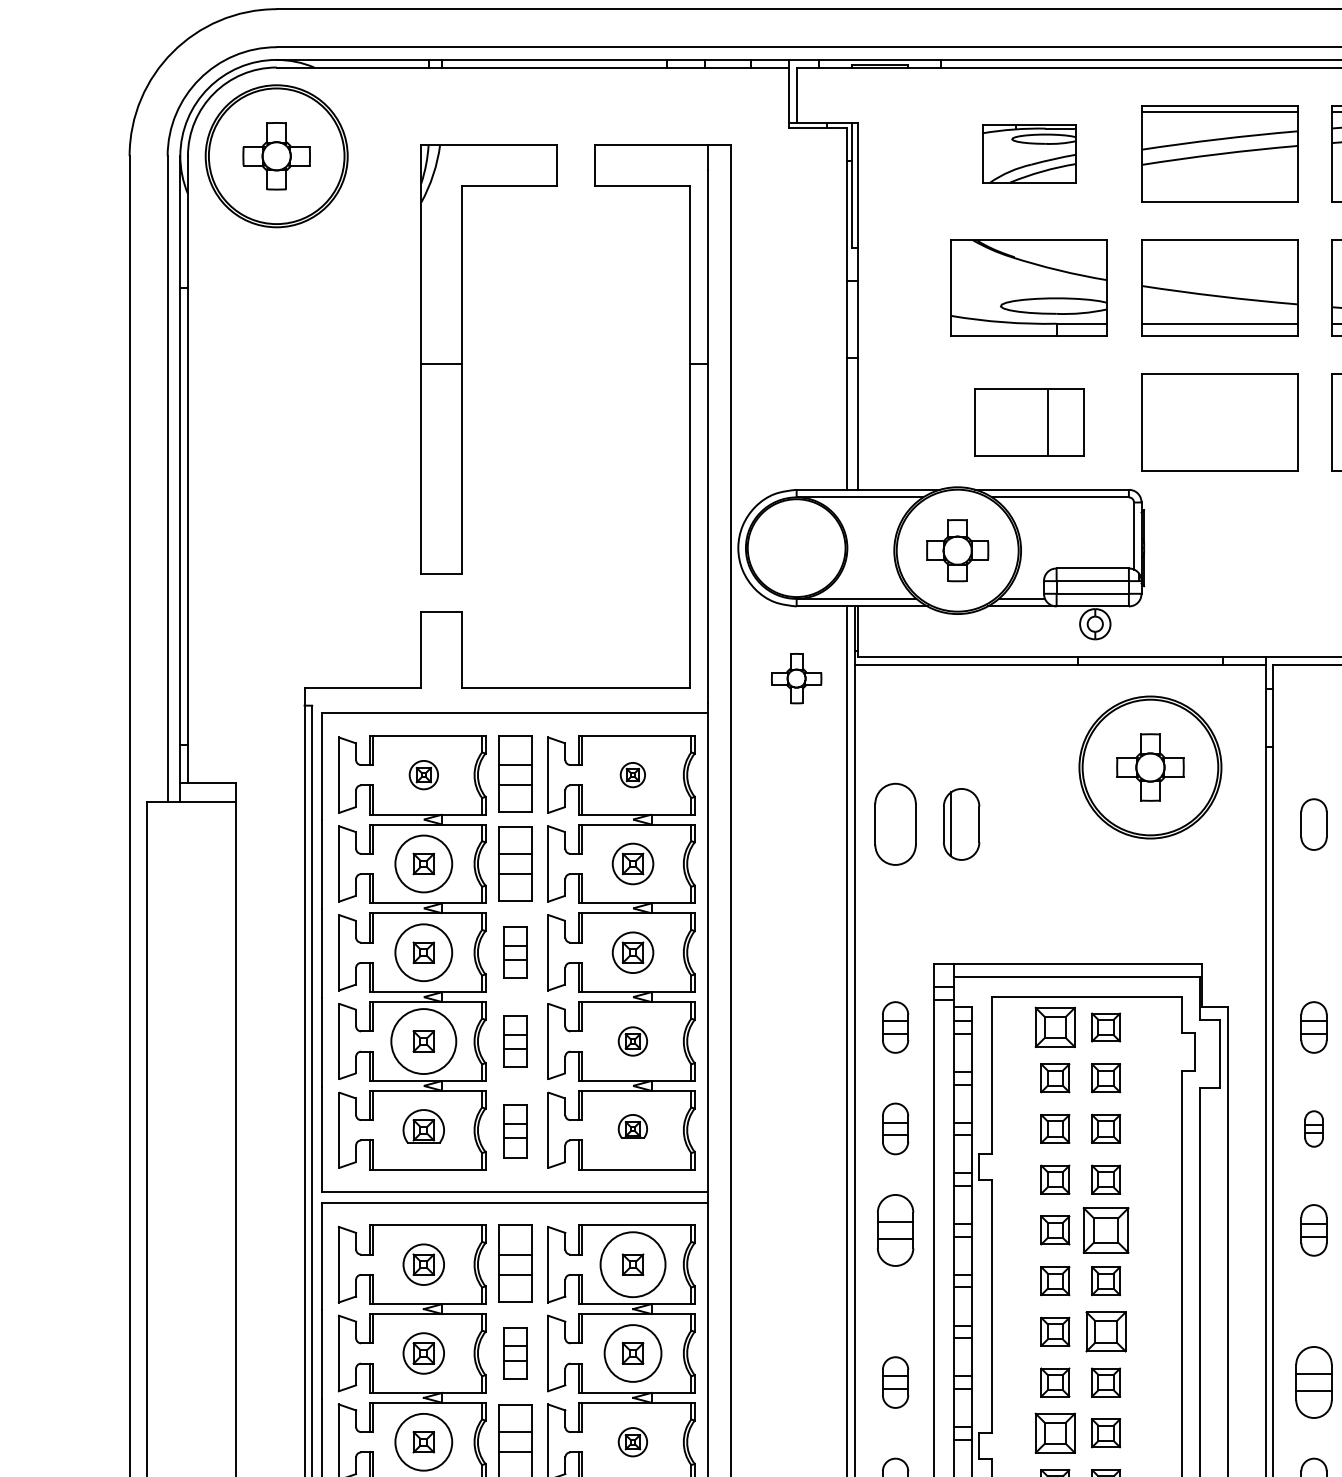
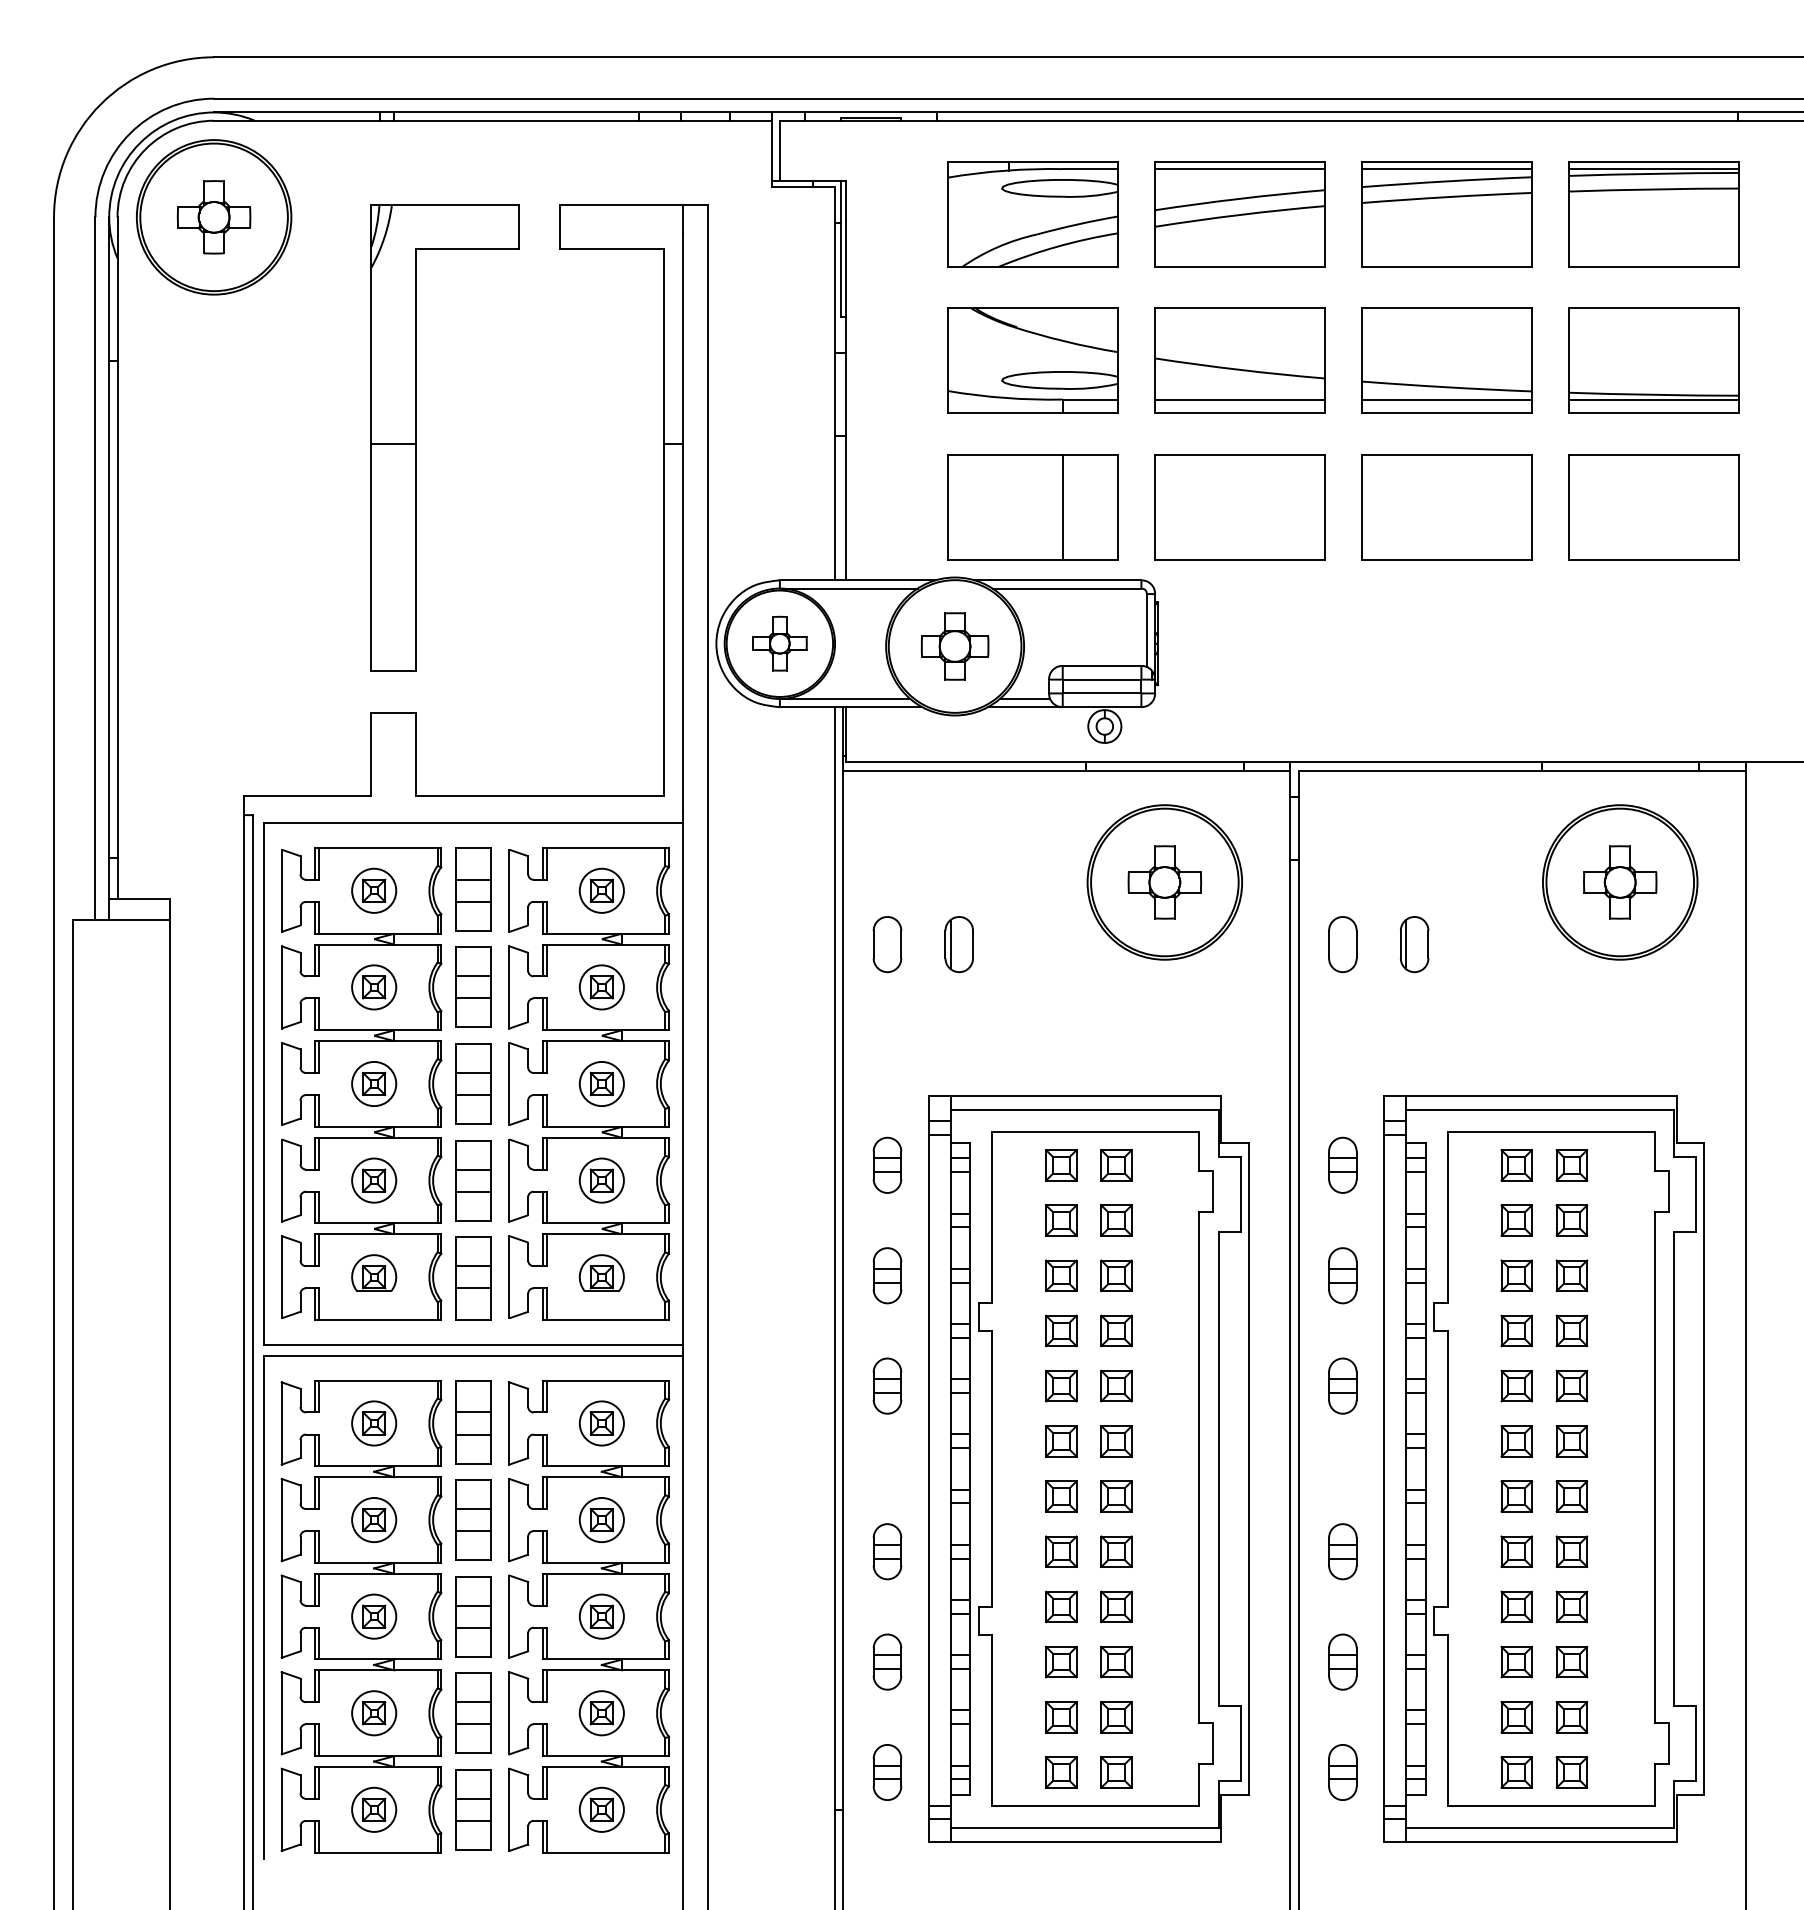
part: (1028, 153) -> (1032, 214), size x1.67
part: (1028, 422) -> (1032, 507), size x1.43
part: (796, 678) -> (779, 643), moved
part: (424, 774) -> (374, 890), size x1.43
part: (632, 774) -> (601, 890), size x1.67
part: (895, 824) -> (887, 944), size x0.62
part: (960, 824) -> (958, 944), size x0.71
circle: (424, 864) -> (374, 987), size x0.71
circle: (424, 952) -> (374, 1083), size x0.71
part: (515, 952) -> (473, 1083), size x1.43
part: (1055, 1027) -> (1061, 1165), size x0.71
circle: (424, 1041) -> (374, 1180), size x0.62
part: (515, 1041) -> (473, 1180), size x1.43
part: (632, 1041) -> (601, 1180), size x1.43
part: (632, 1125) -> (601, 1272), size x1.43
part: (1313, 1128) -> (1342, 1275), size x1.43
part: (515, 1131) -> (473, 1278), size x1.43
part: (895, 1229) -> (887, 1385), size x0.71
part: (1106, 1229) -> (1116, 1385), size x0.62
circle: (632, 1264) -> (601, 1423), size x0.62
part: (1106, 1331) -> (1116, 1496), size x0.71
part: (515, 1352) -> (473, 1519), size x1.43
circle: (632, 1353) -> (601, 1520), size x0.71
part: (1313, 1382) -> (1342, 1551), size x0.71
part: (1055, 1432) -> (1061, 1606), size x0.71
circle: (424, 1442) -> (374, 1616), size x0.71
part: (632, 1442) -> (601, 1616), size x1.43

